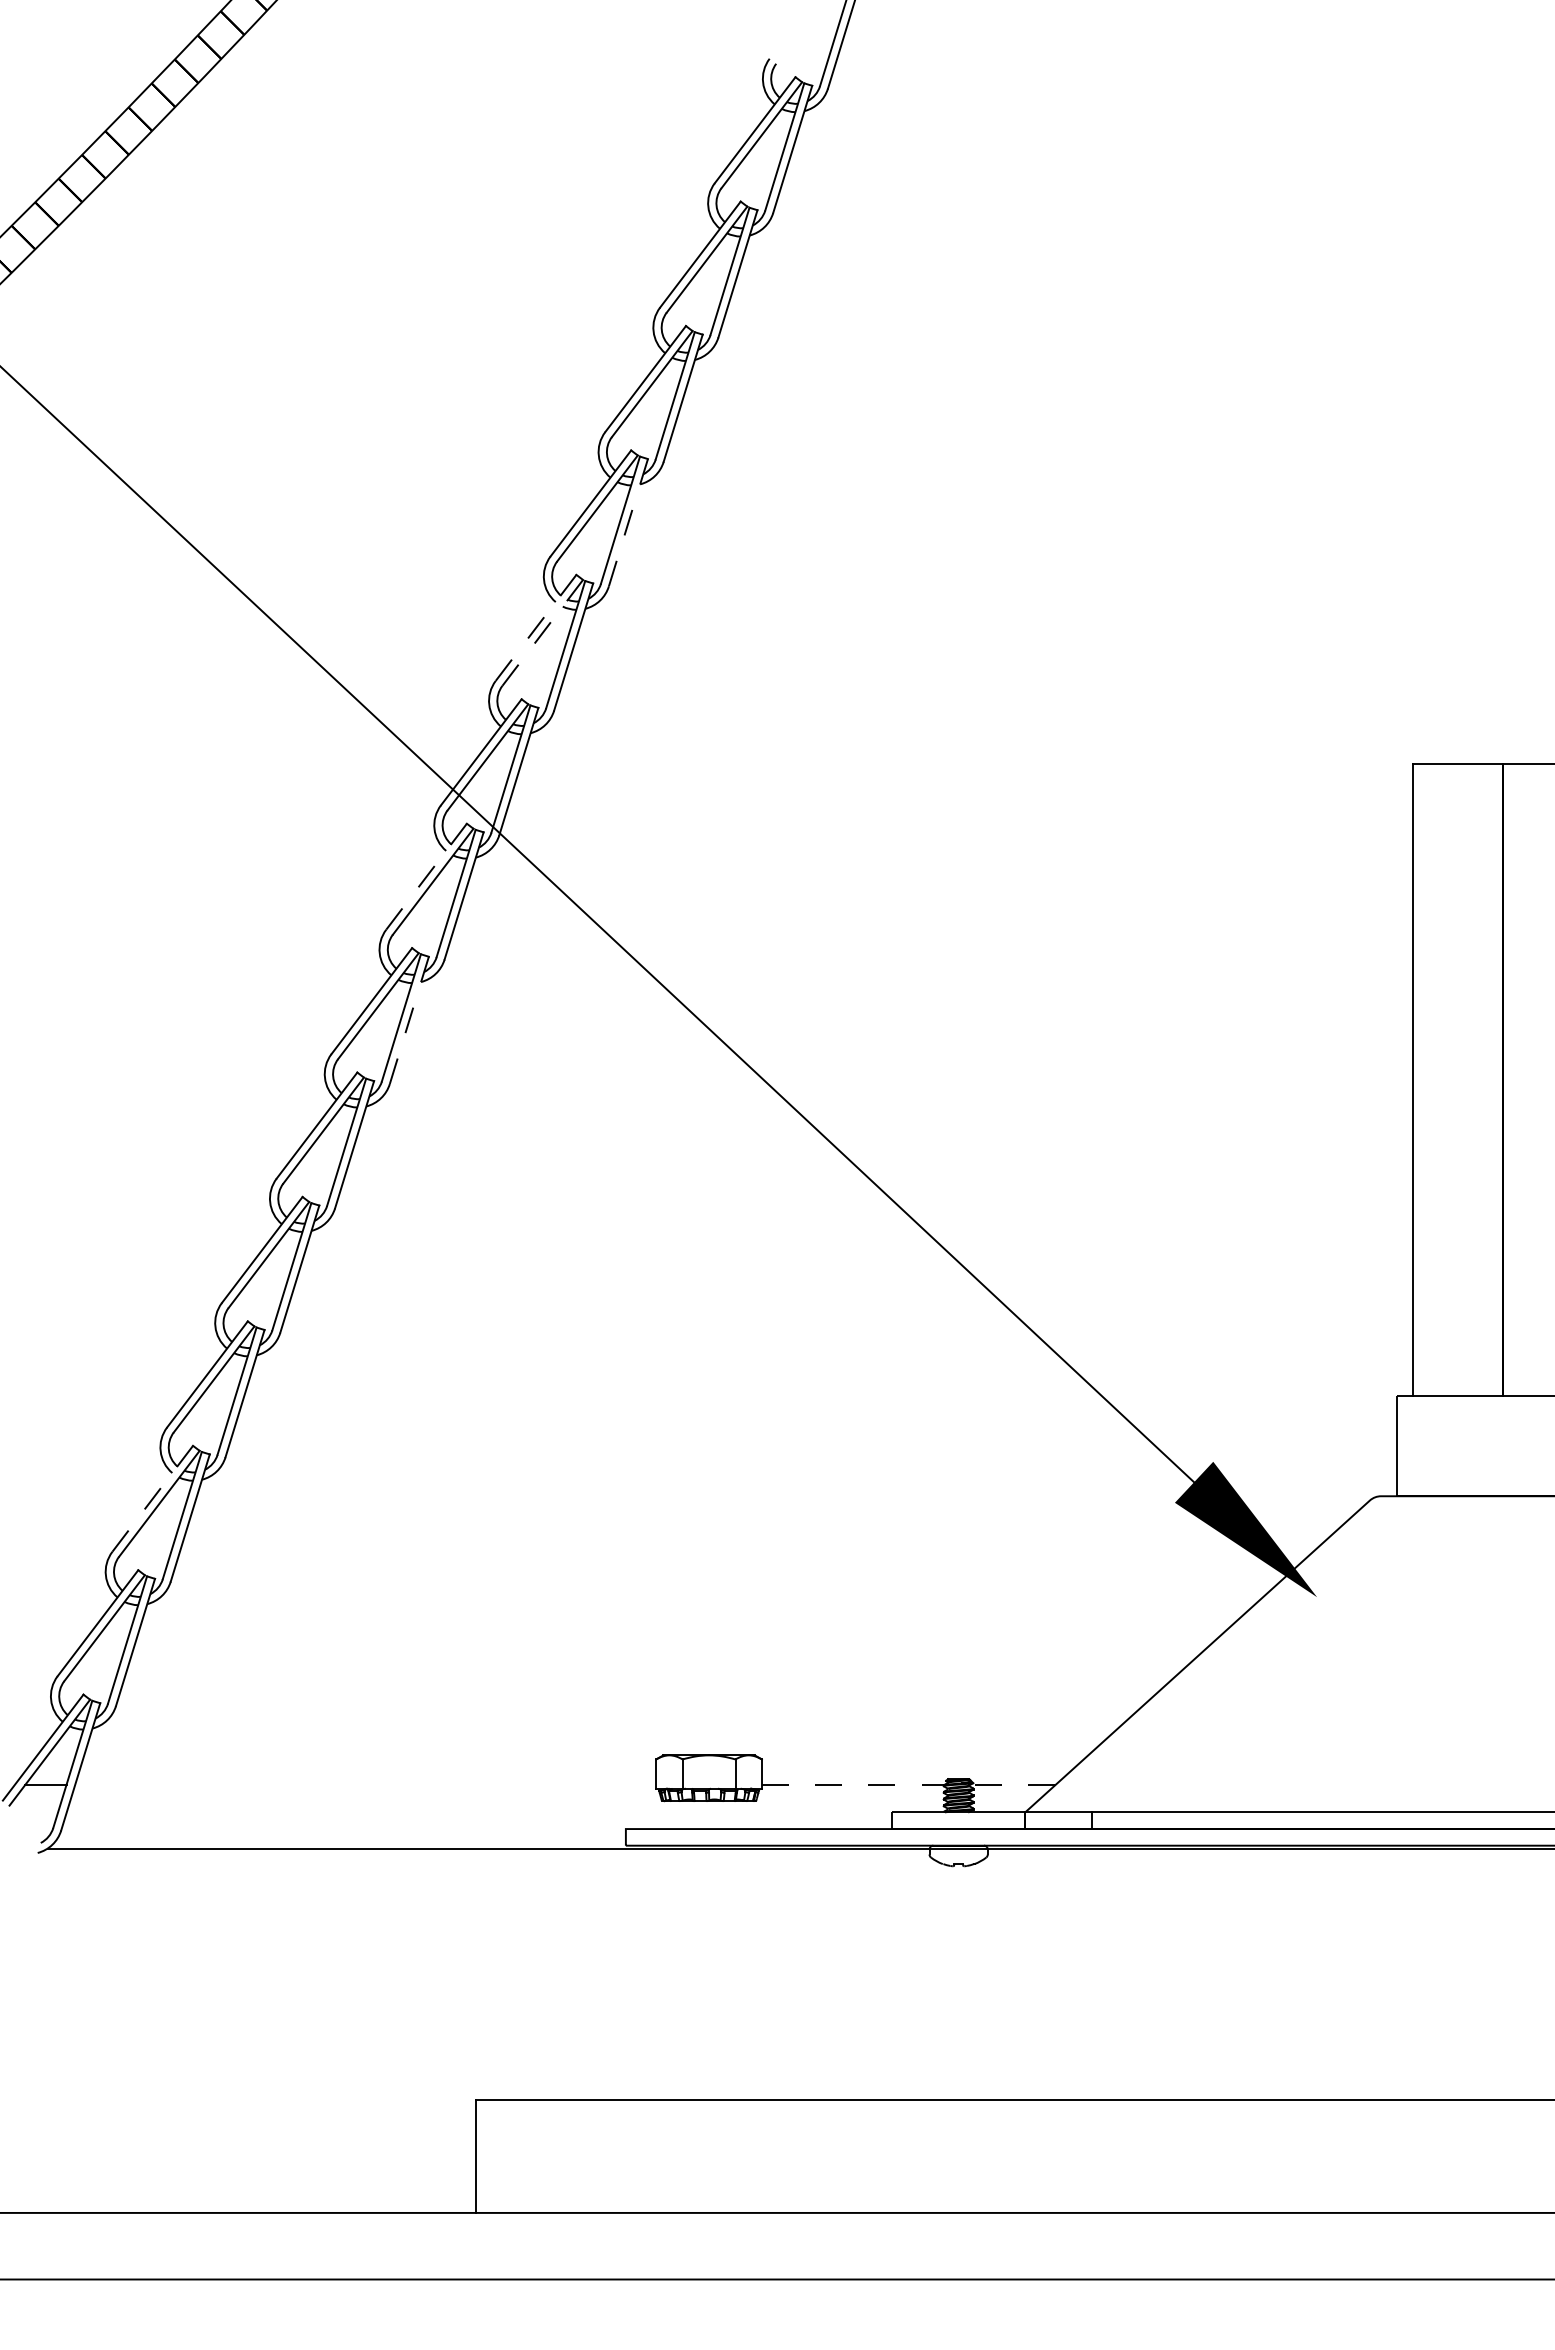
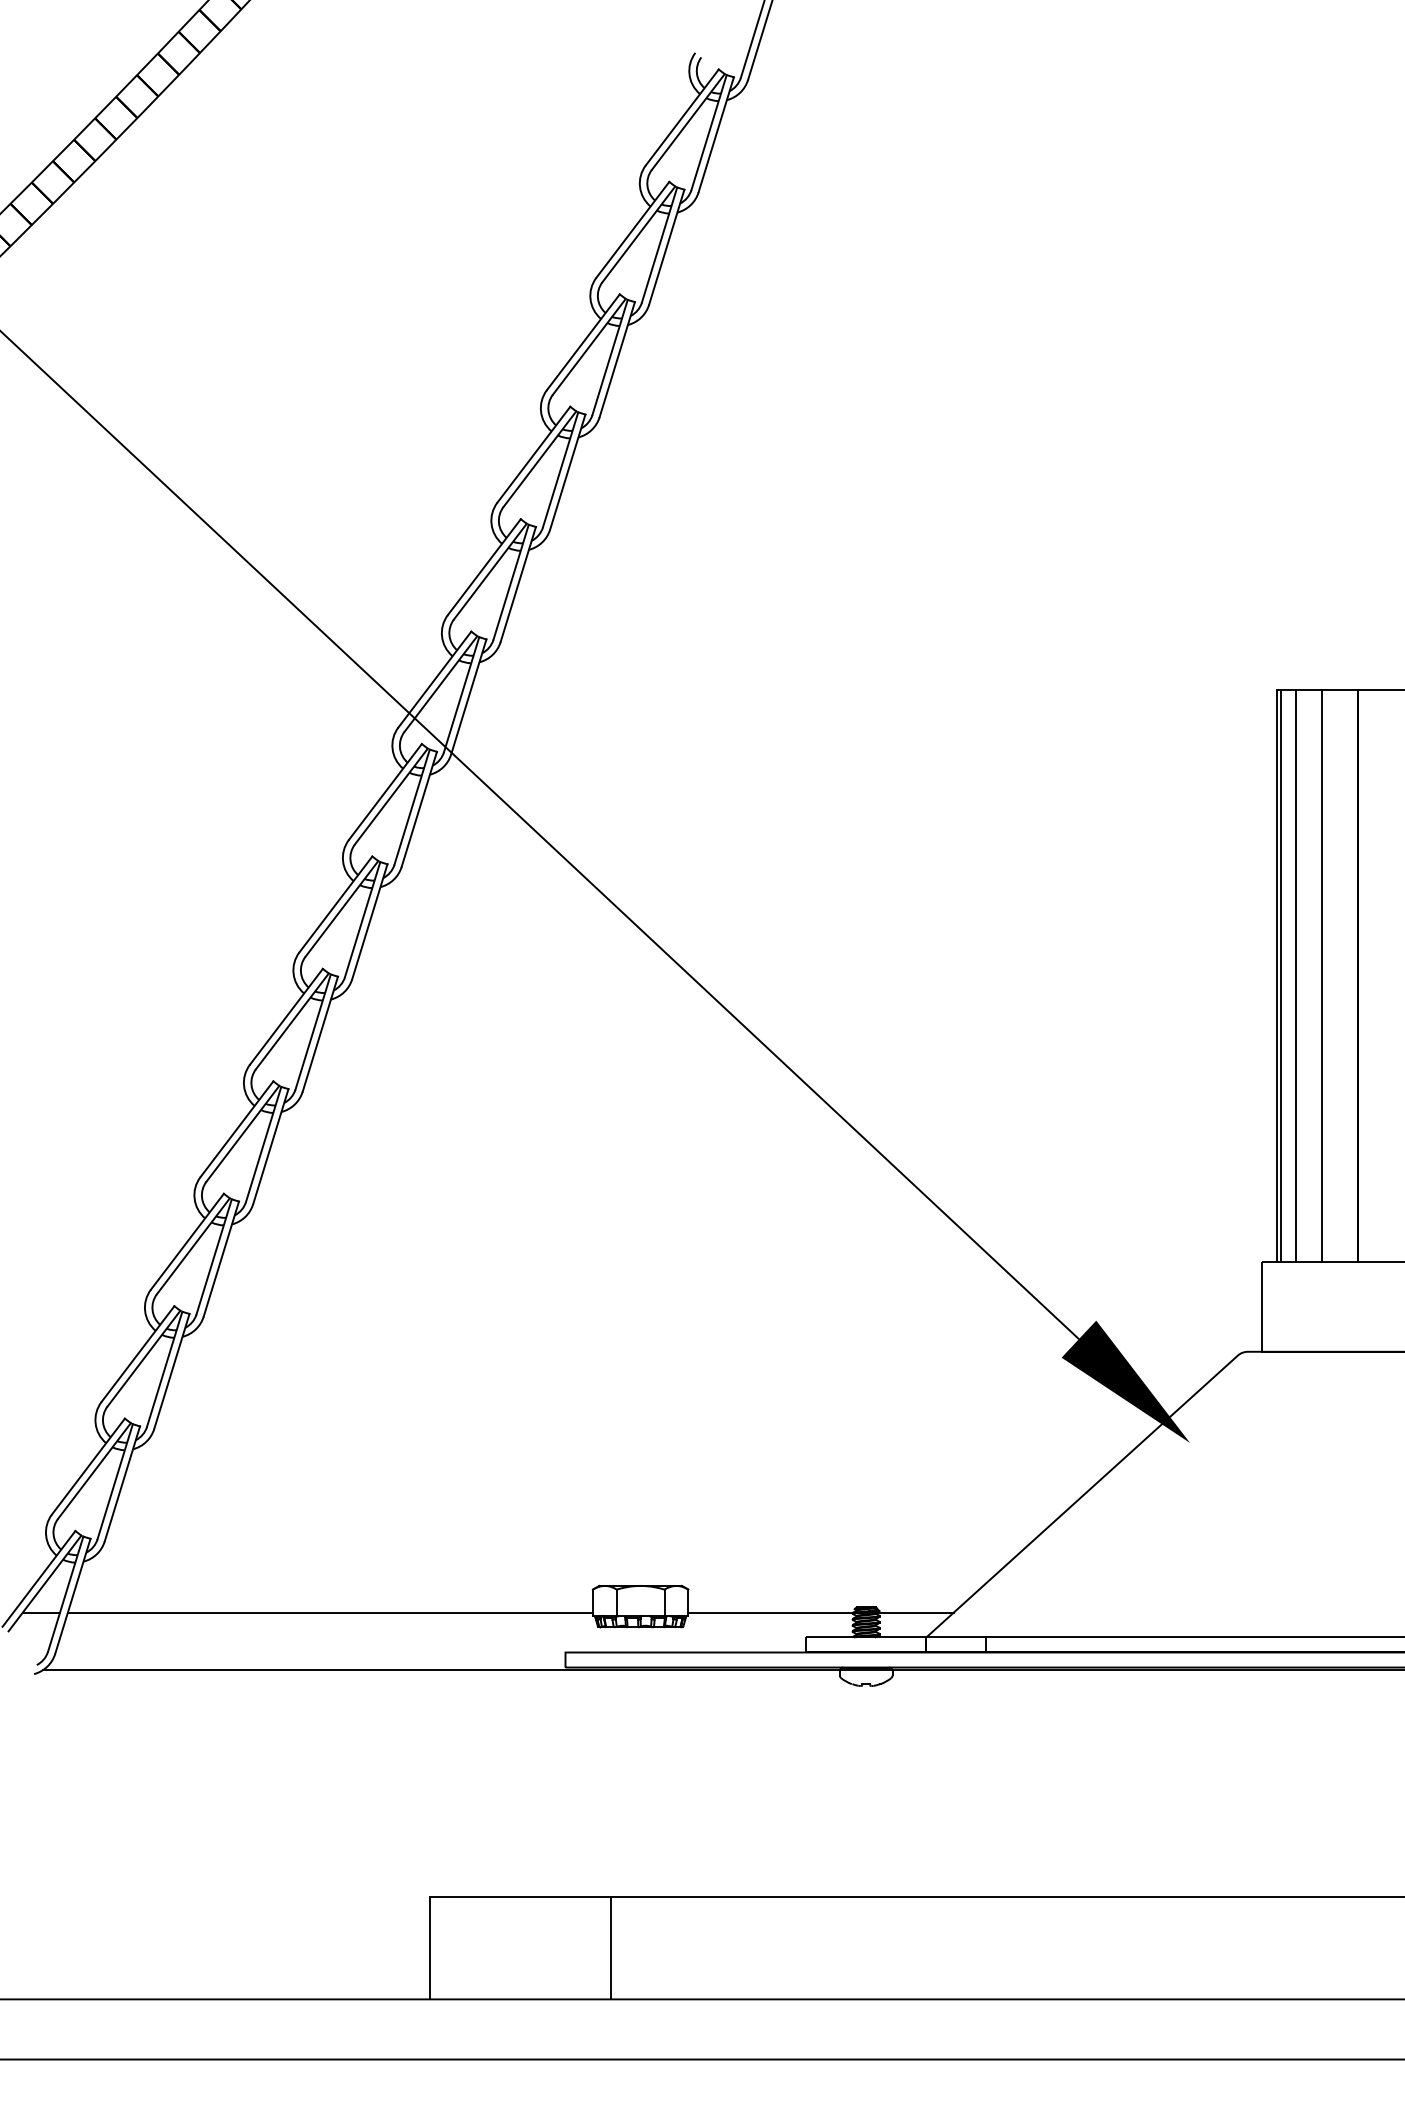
line: (628, 522) -> (567, 471), dashed -> solid
line: (536, 627) -> (484, 566), dashed -> solid
line: (542, 632) -> (490, 571), dashed -> solid
line: (426, 876) -> (385, 791), dashed -> solid
line: (409, 1020) -> (369, 921), dashed -> solid
line: (1417, 1080) -> (1280, 976), added
line: (1434, 1080) -> (1296, 976), added
line: (1463, 1080) -> (1322, 976), added
line: (152, 1498) -> (137, 1353), dashed -> solid
line: (365, 1784) -> (330, 1612), added
line: (908, 1784) -> (820, 1612), dashed -> solid
line: (675, 2155) -> (610, 1947), added

